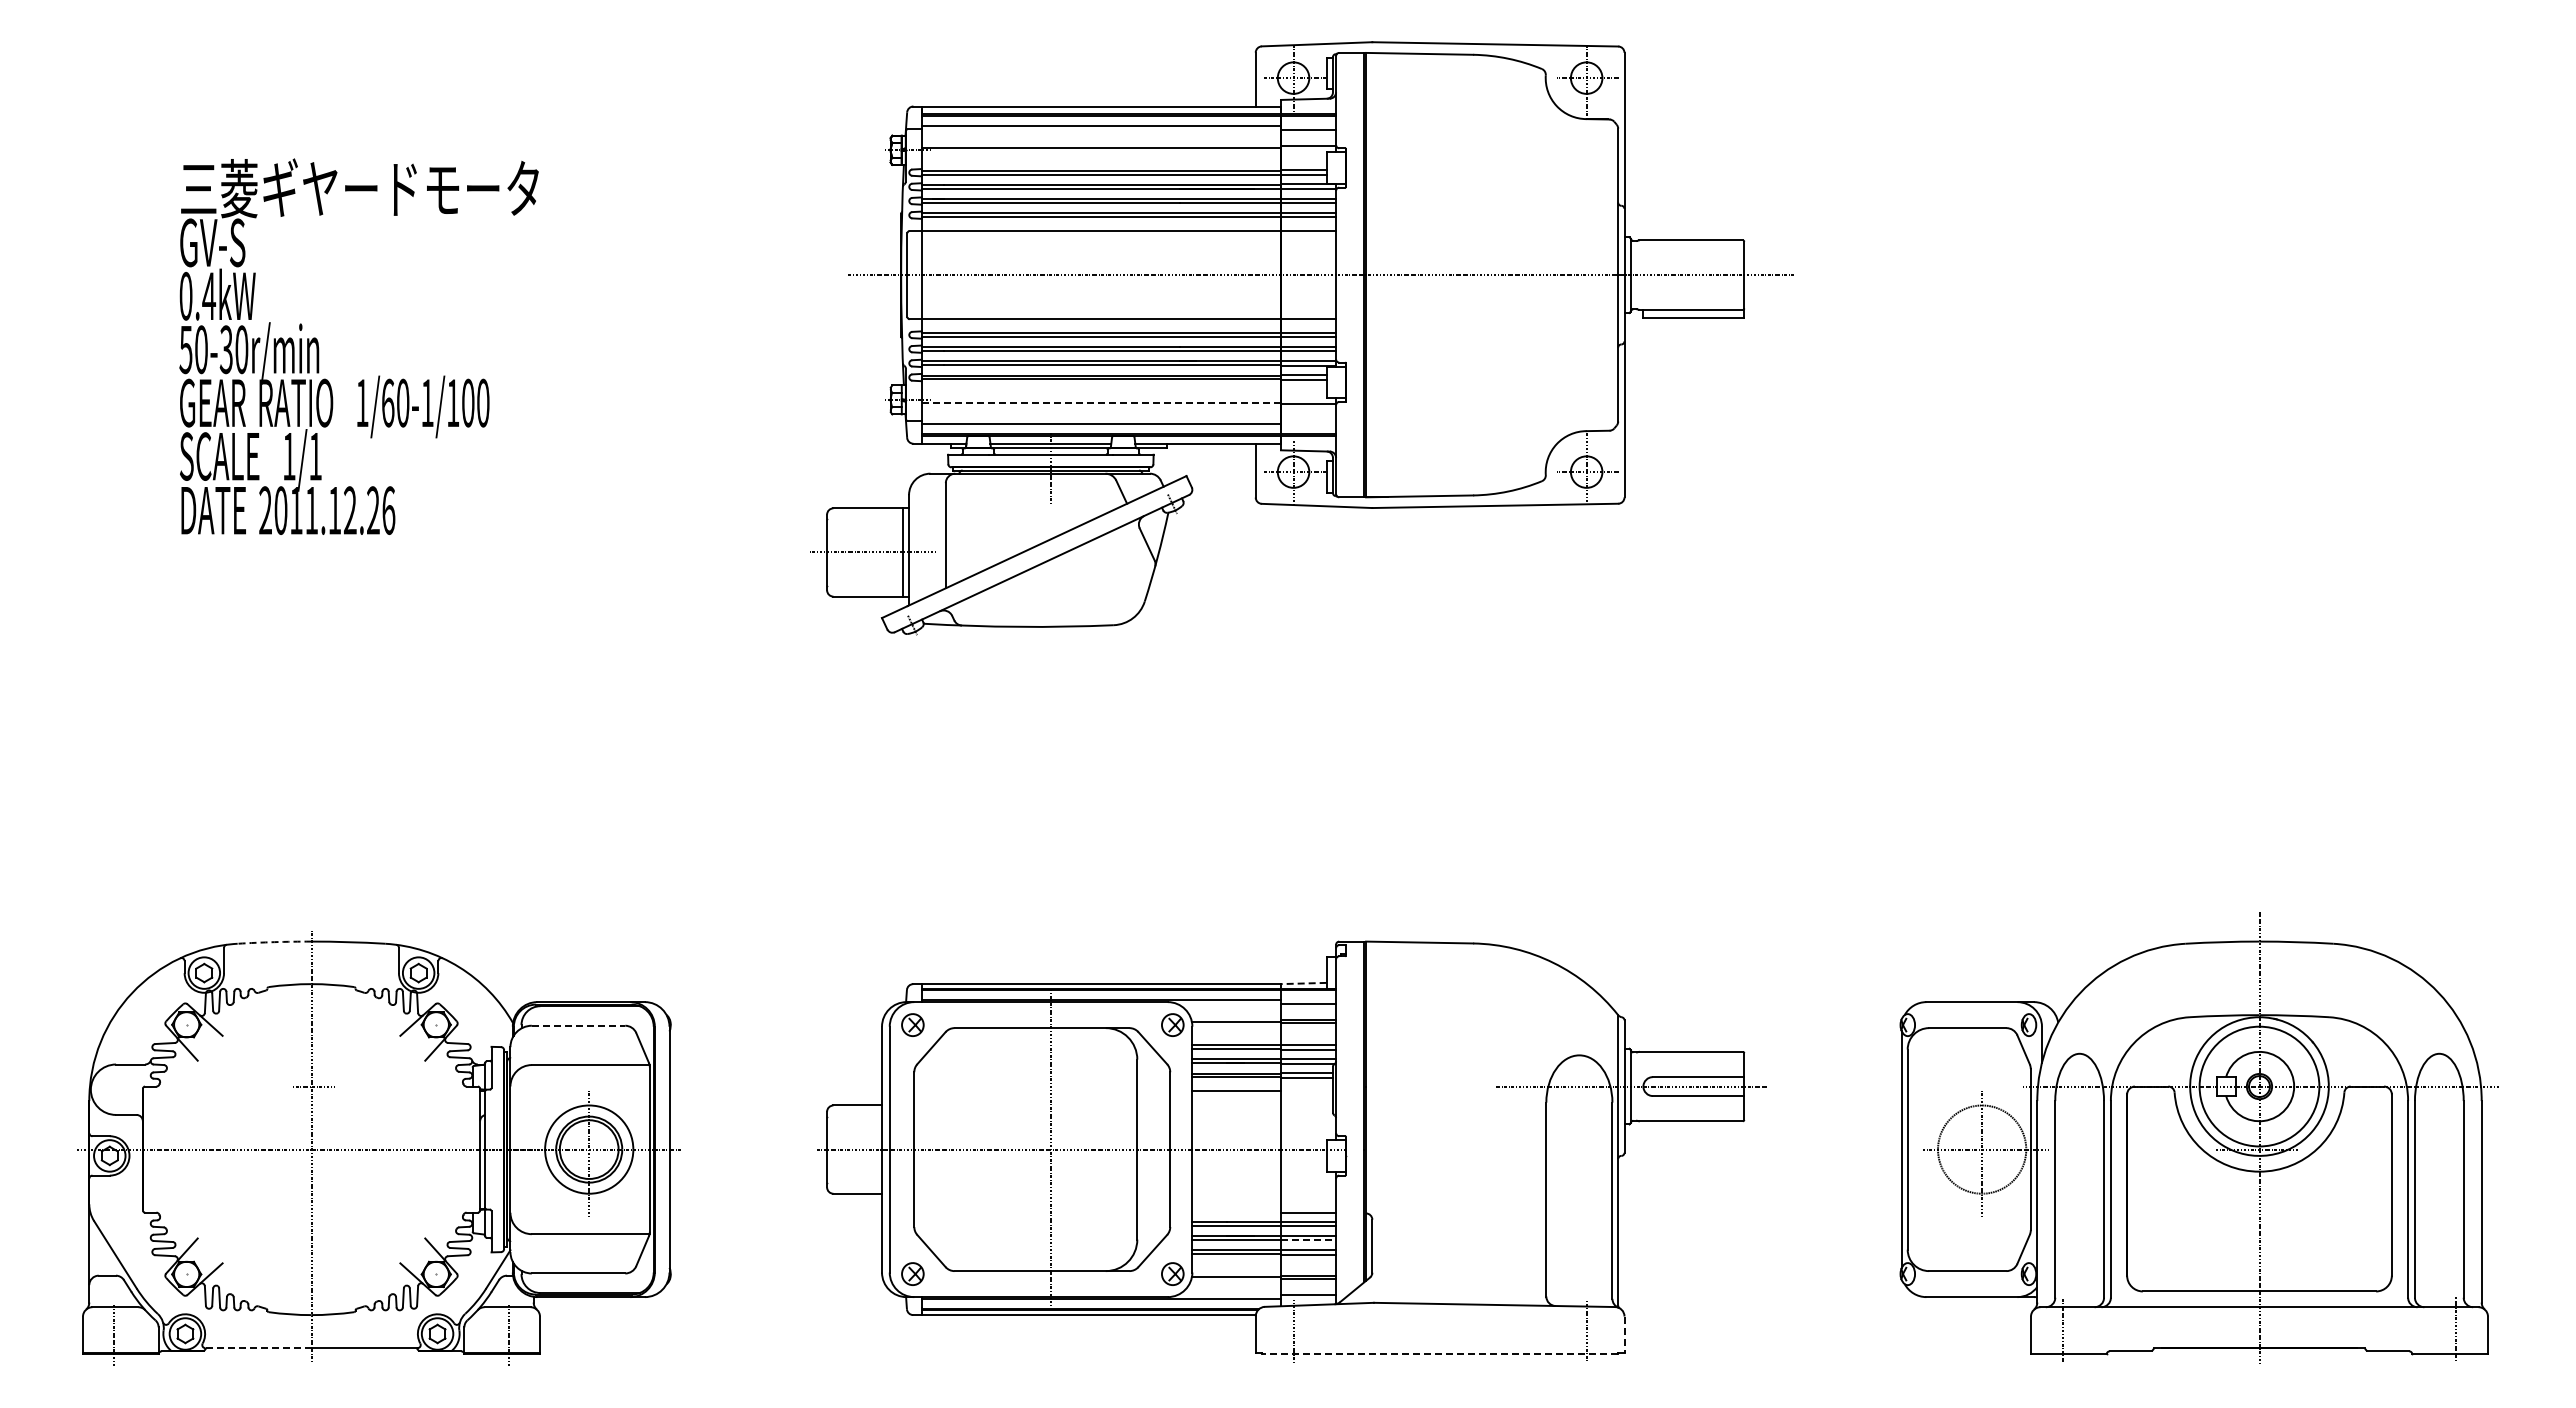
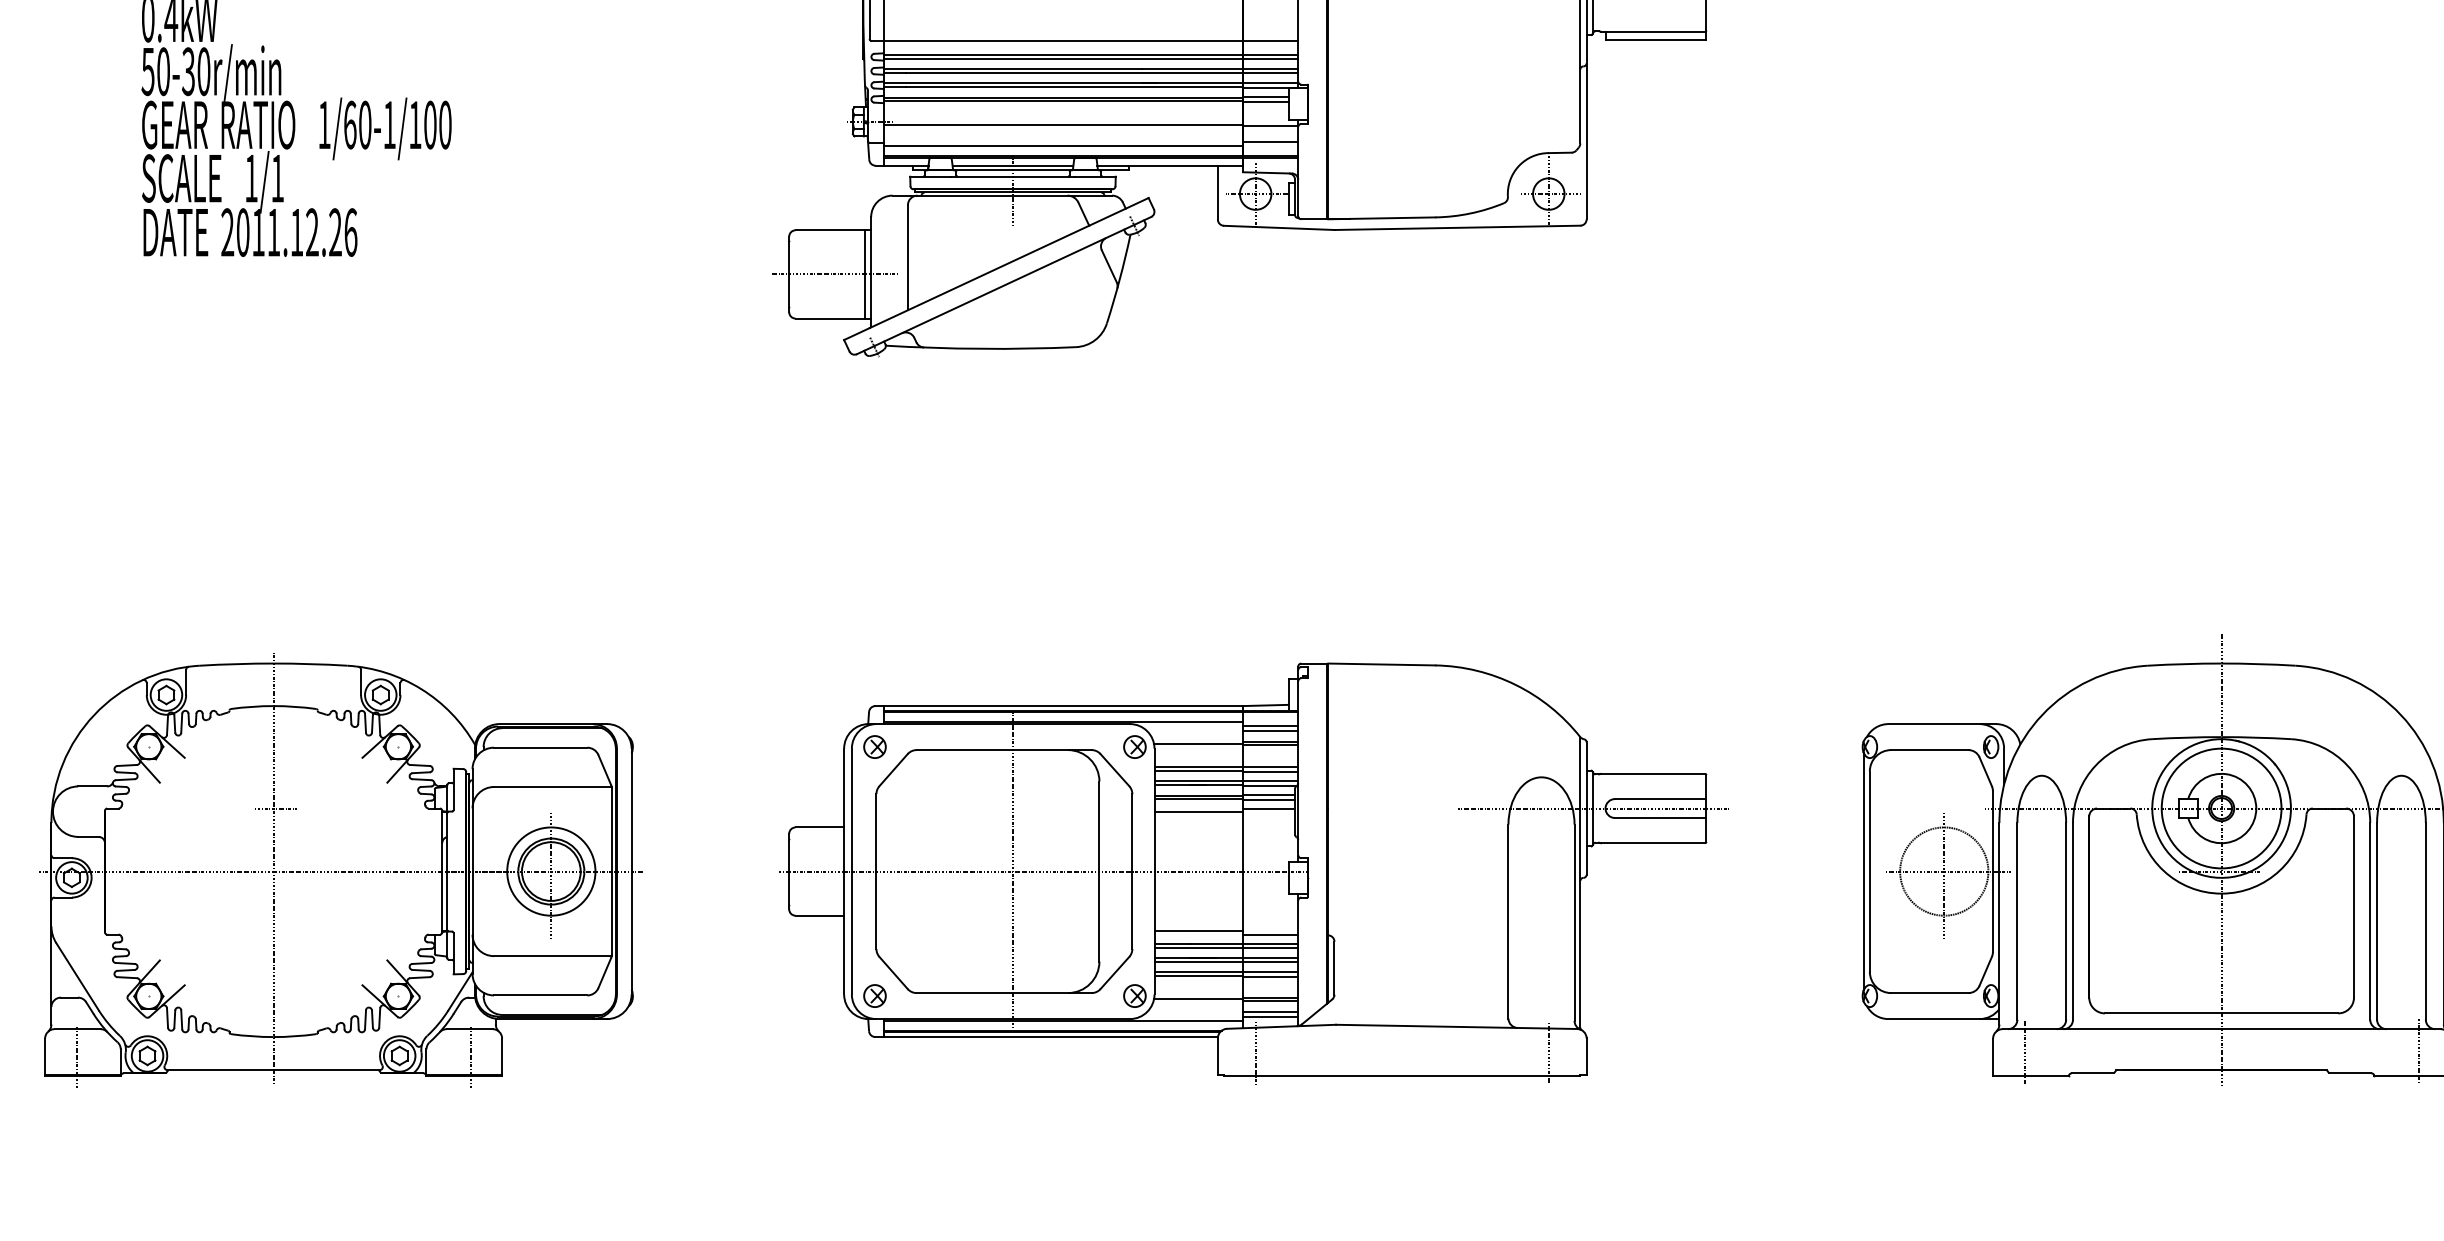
line: (1101, 402) -> (1063, 124), dashed -> solid
line: (1308, 420) -> (1270, 142), added
arc: (274, 942) -> (236, 664), dashed -> solid
line: (1303, 983) -> (1265, 705), dashed -> solid
line: (1308, 1009) -> (1270, 731), added
line: (578, 1025) -> (540, 747), dashed -> solid
line: (1306, 1086) -> (1268, 808), added
line: (1236, 1208) -> (1198, 930), added
line: (1308, 1240) -> (1270, 962), dashed -> solid
line: (1308, 1289) -> (1270, 1011), added
line: (1624, 1335) -> (1586, 1057), dashed -> solid
line: (257, 1348) -> (219, 1070), dashed -> solid
line: (1439, 1354) -> (1401, 1076), dashed -> solid

